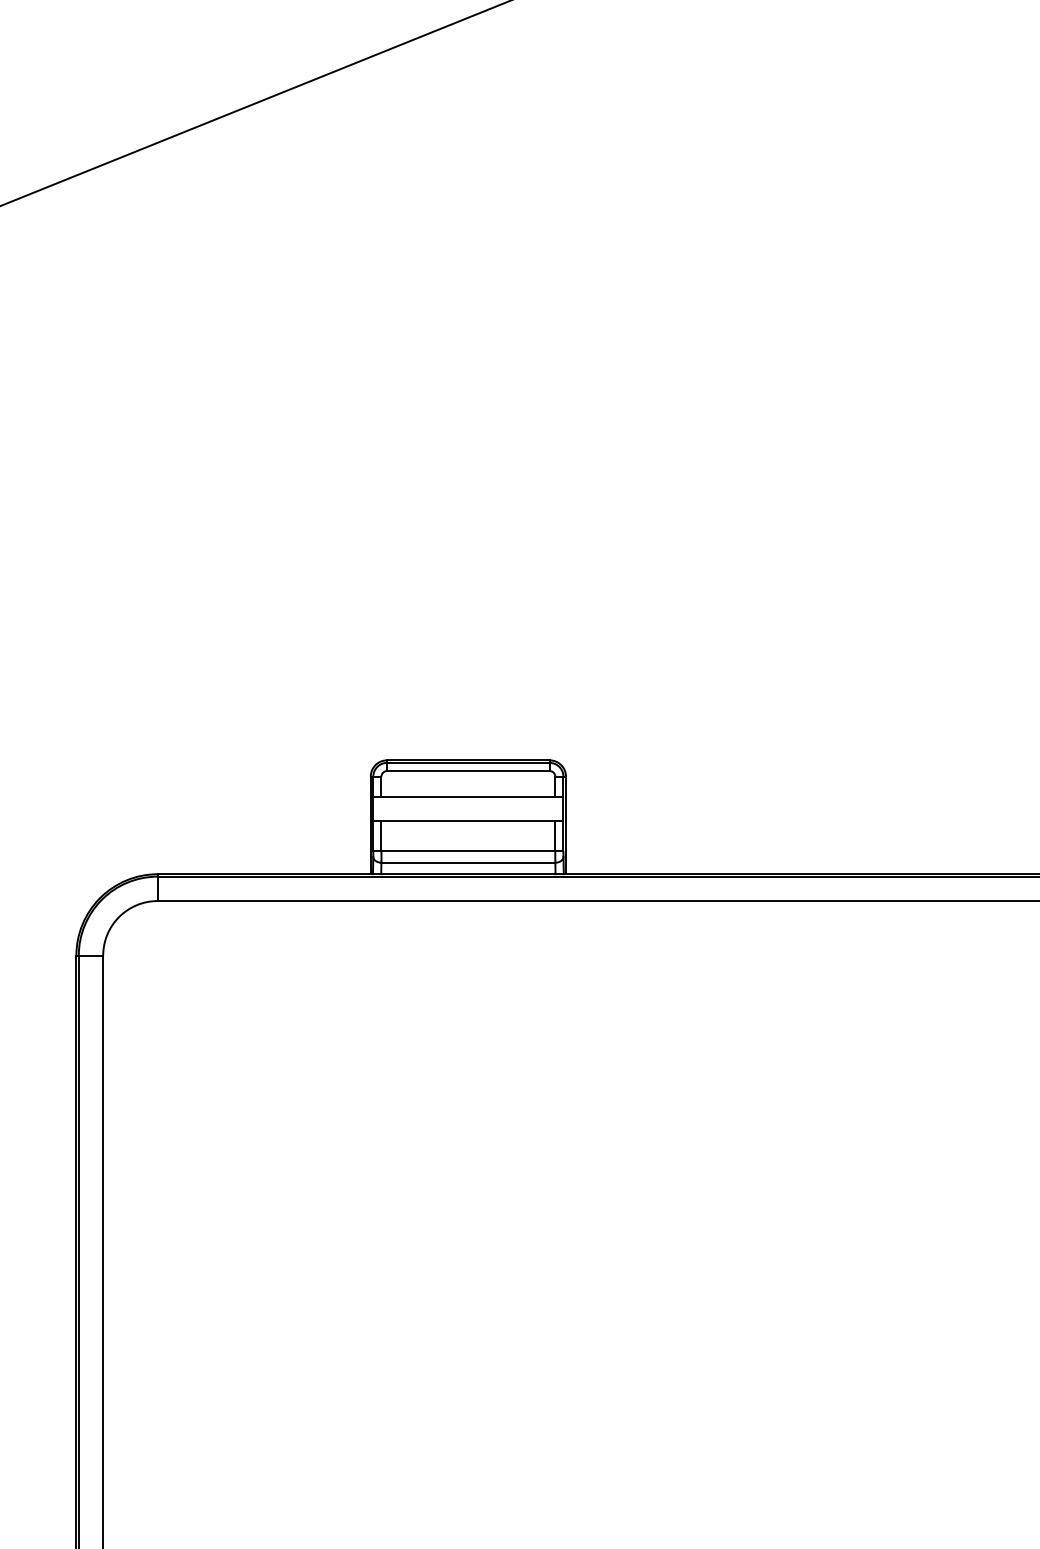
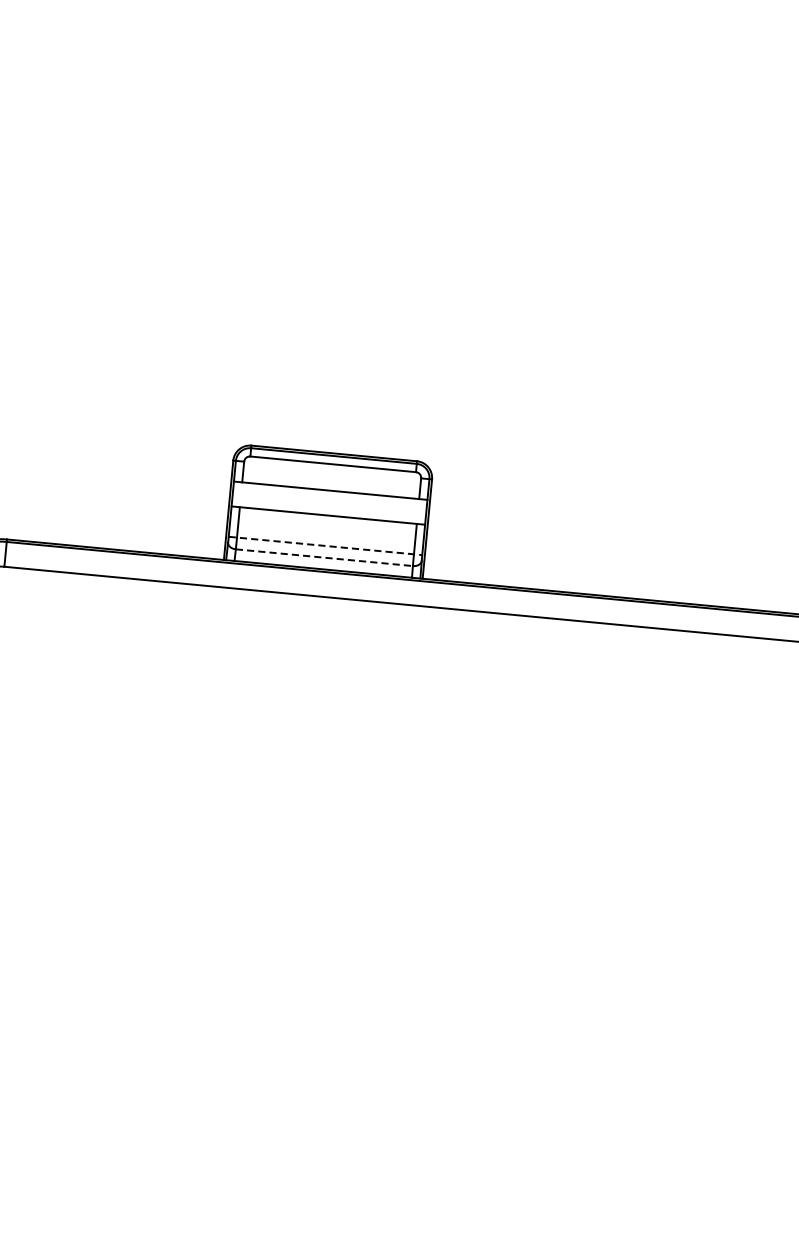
line: (468, 851) -> (325, 546), solid -> dashed
line: (468, 862) -> (324, 557), solid -> dashed

